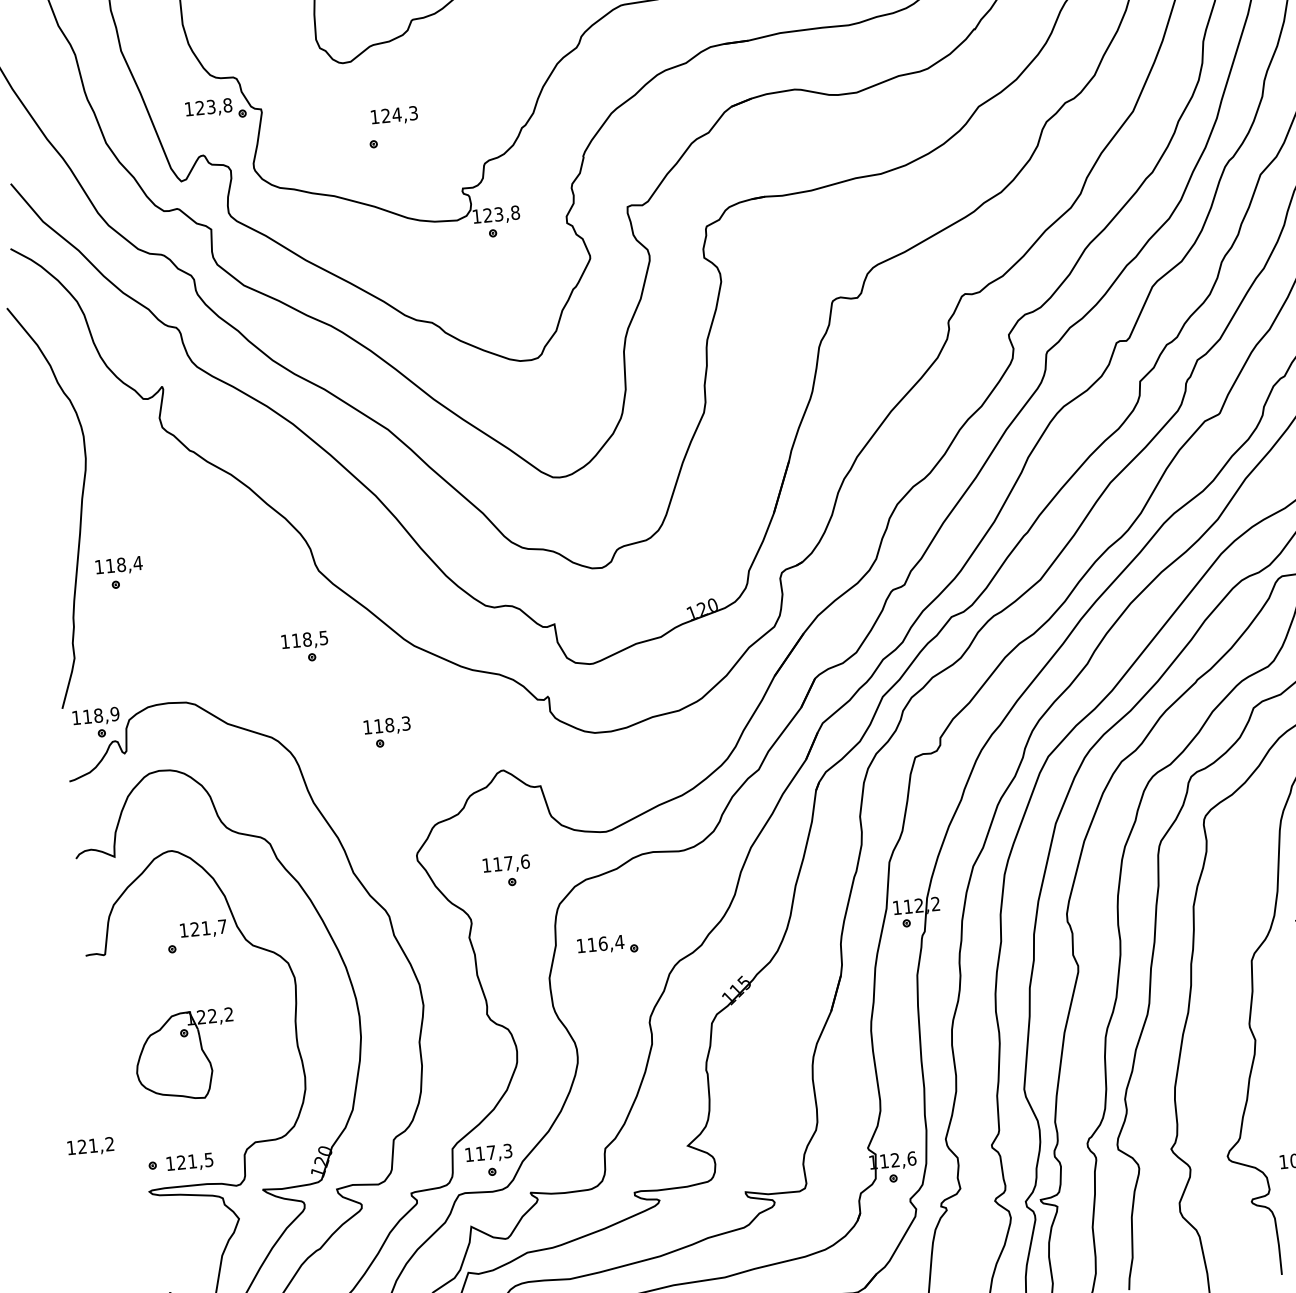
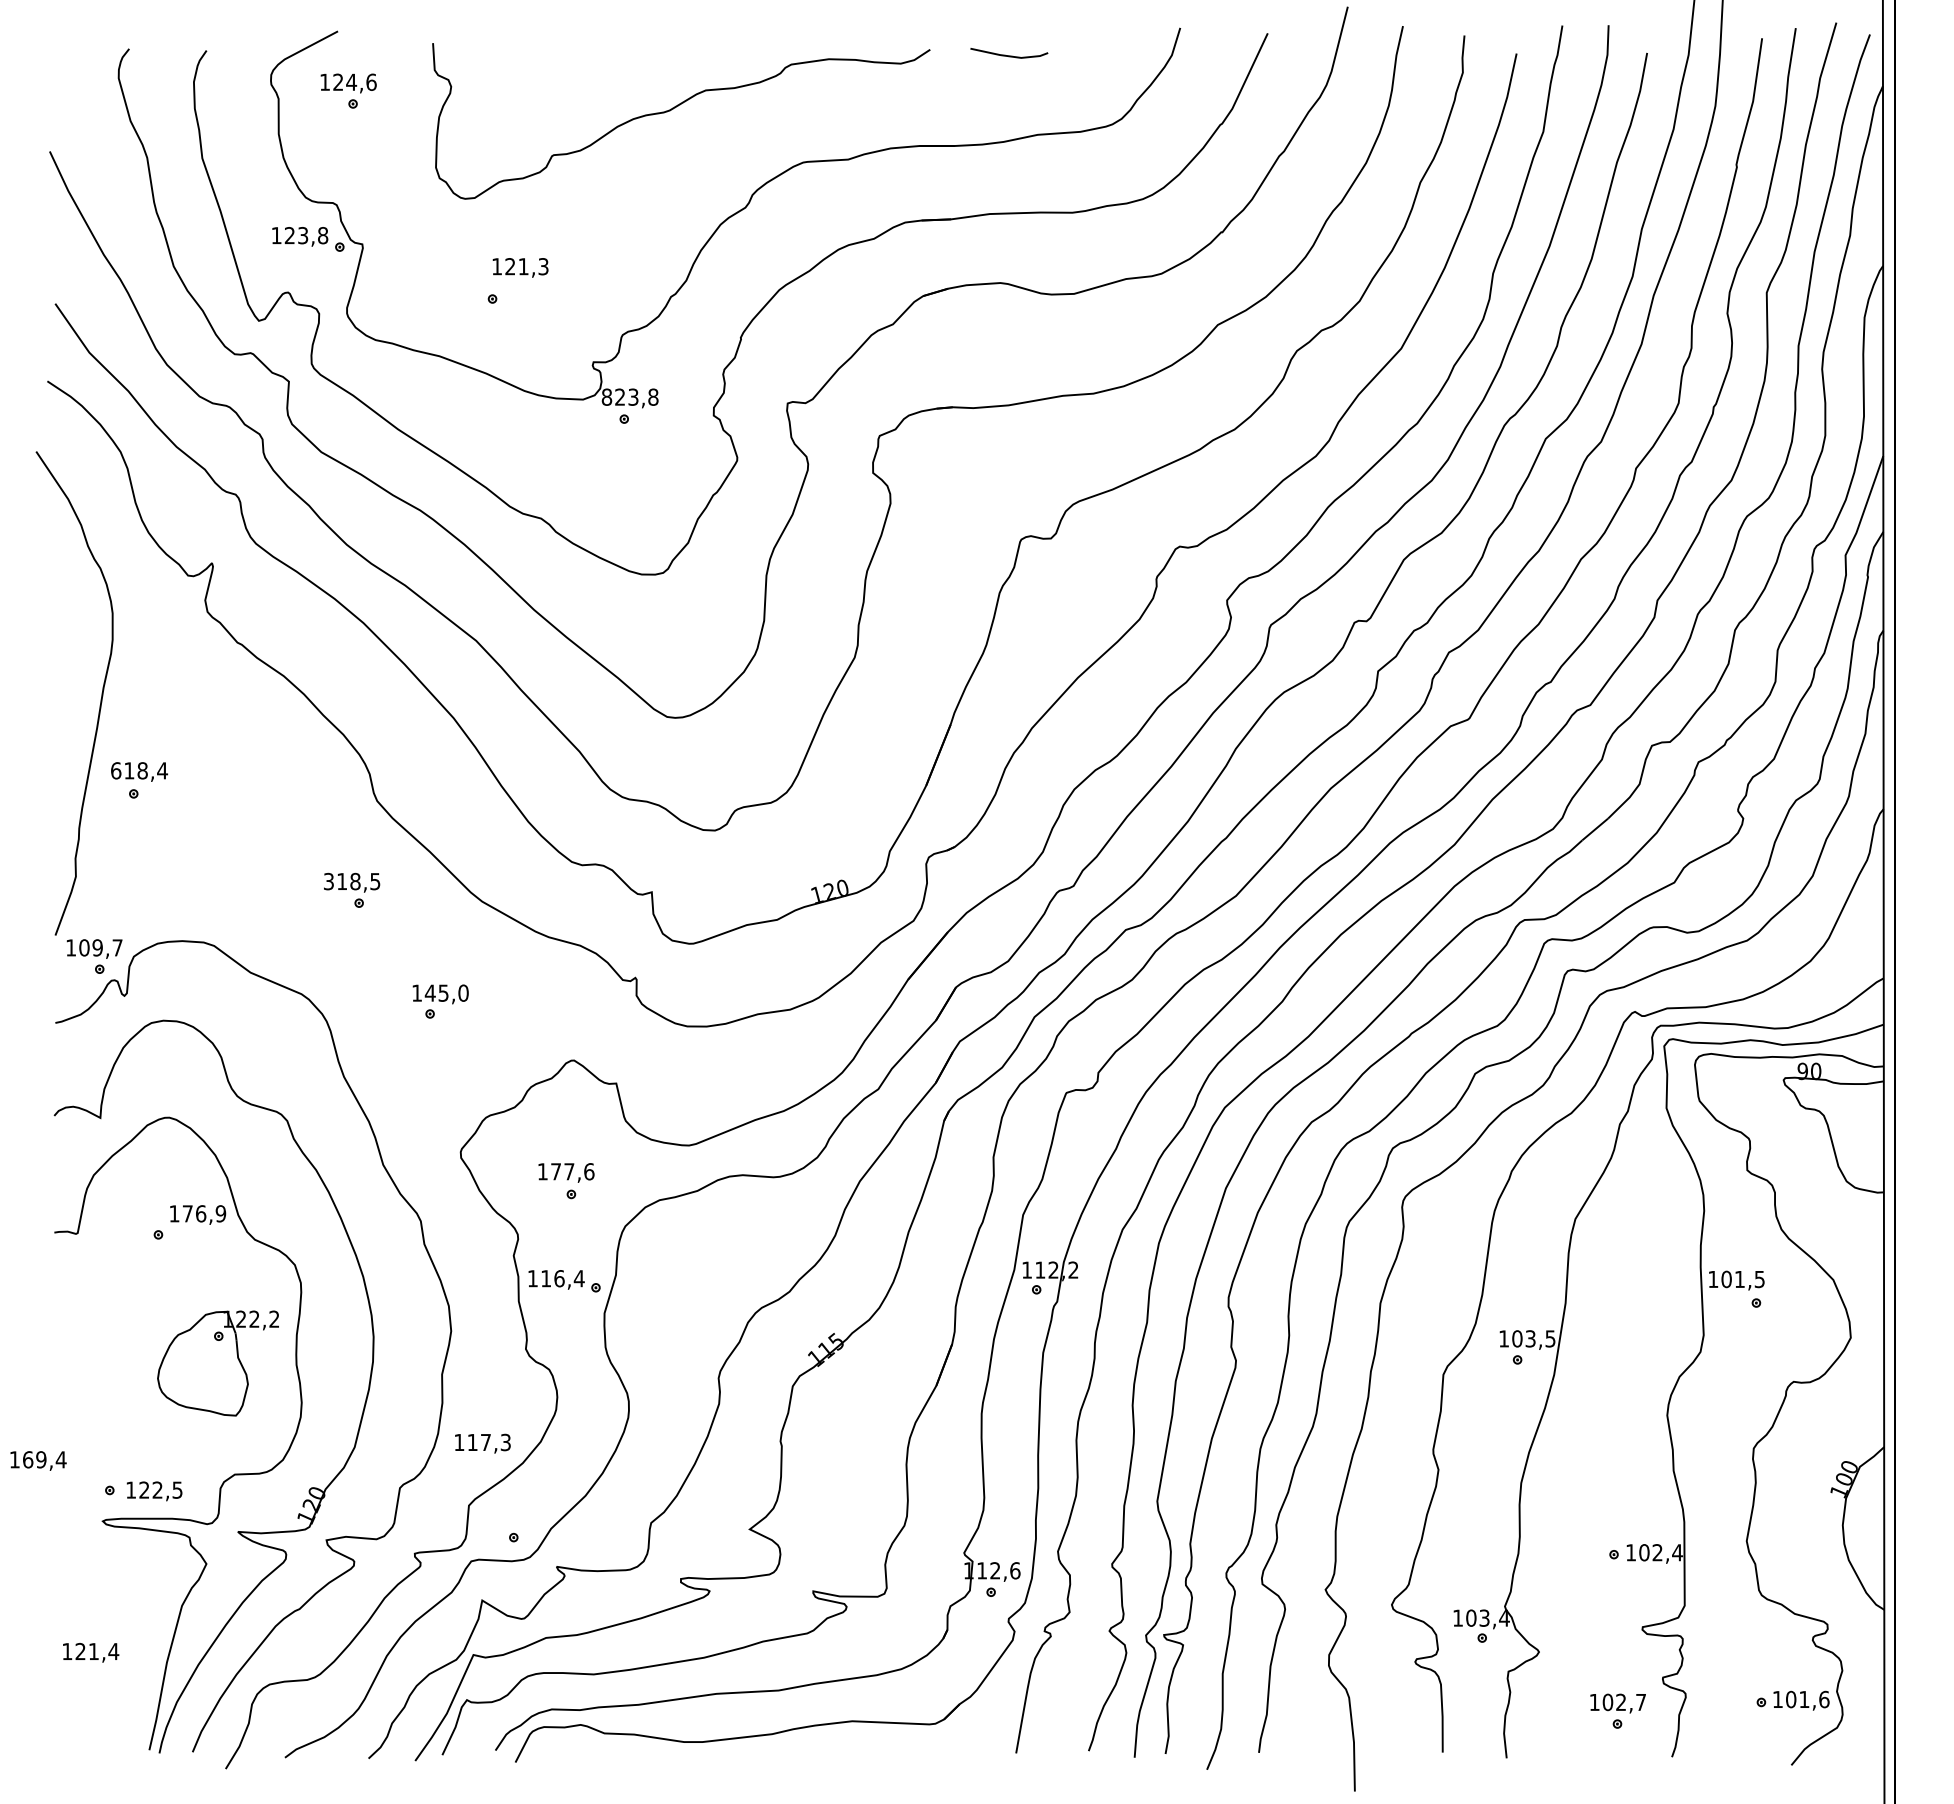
text: (396, 114) -> (523, 266), 124,3 -> 121,3
text: (476, 215) -> (606, 396), 123,8 -> 823,8
text: (99, 566) -> (116, 770), 118,4 -> 618,4
text: (284, 641) -> (328, 881), 118,5 -> 318,5
text: (100, 715) -> (100, 947), 118,9 -> 109,7
text: (392, 724) -> (446, 992), 118,3 -> 145,0
text: (497, 864) -> (555, 1171), 117,6 -> 177,6
text: (208, 927) -> (204, 1213), 121,7 -> 176,9
part: (607, 945) -> (564, 1281), moved
part: (185, 1055) -> (217, 1363), moved
text: (95, 1145) -> (44, 1459), 121,2 -> 169,4
text: (488, 1153) -> (482, 1443), moved
text: (192, 1160) -> (157, 1489), 121,5 -> 122,5

